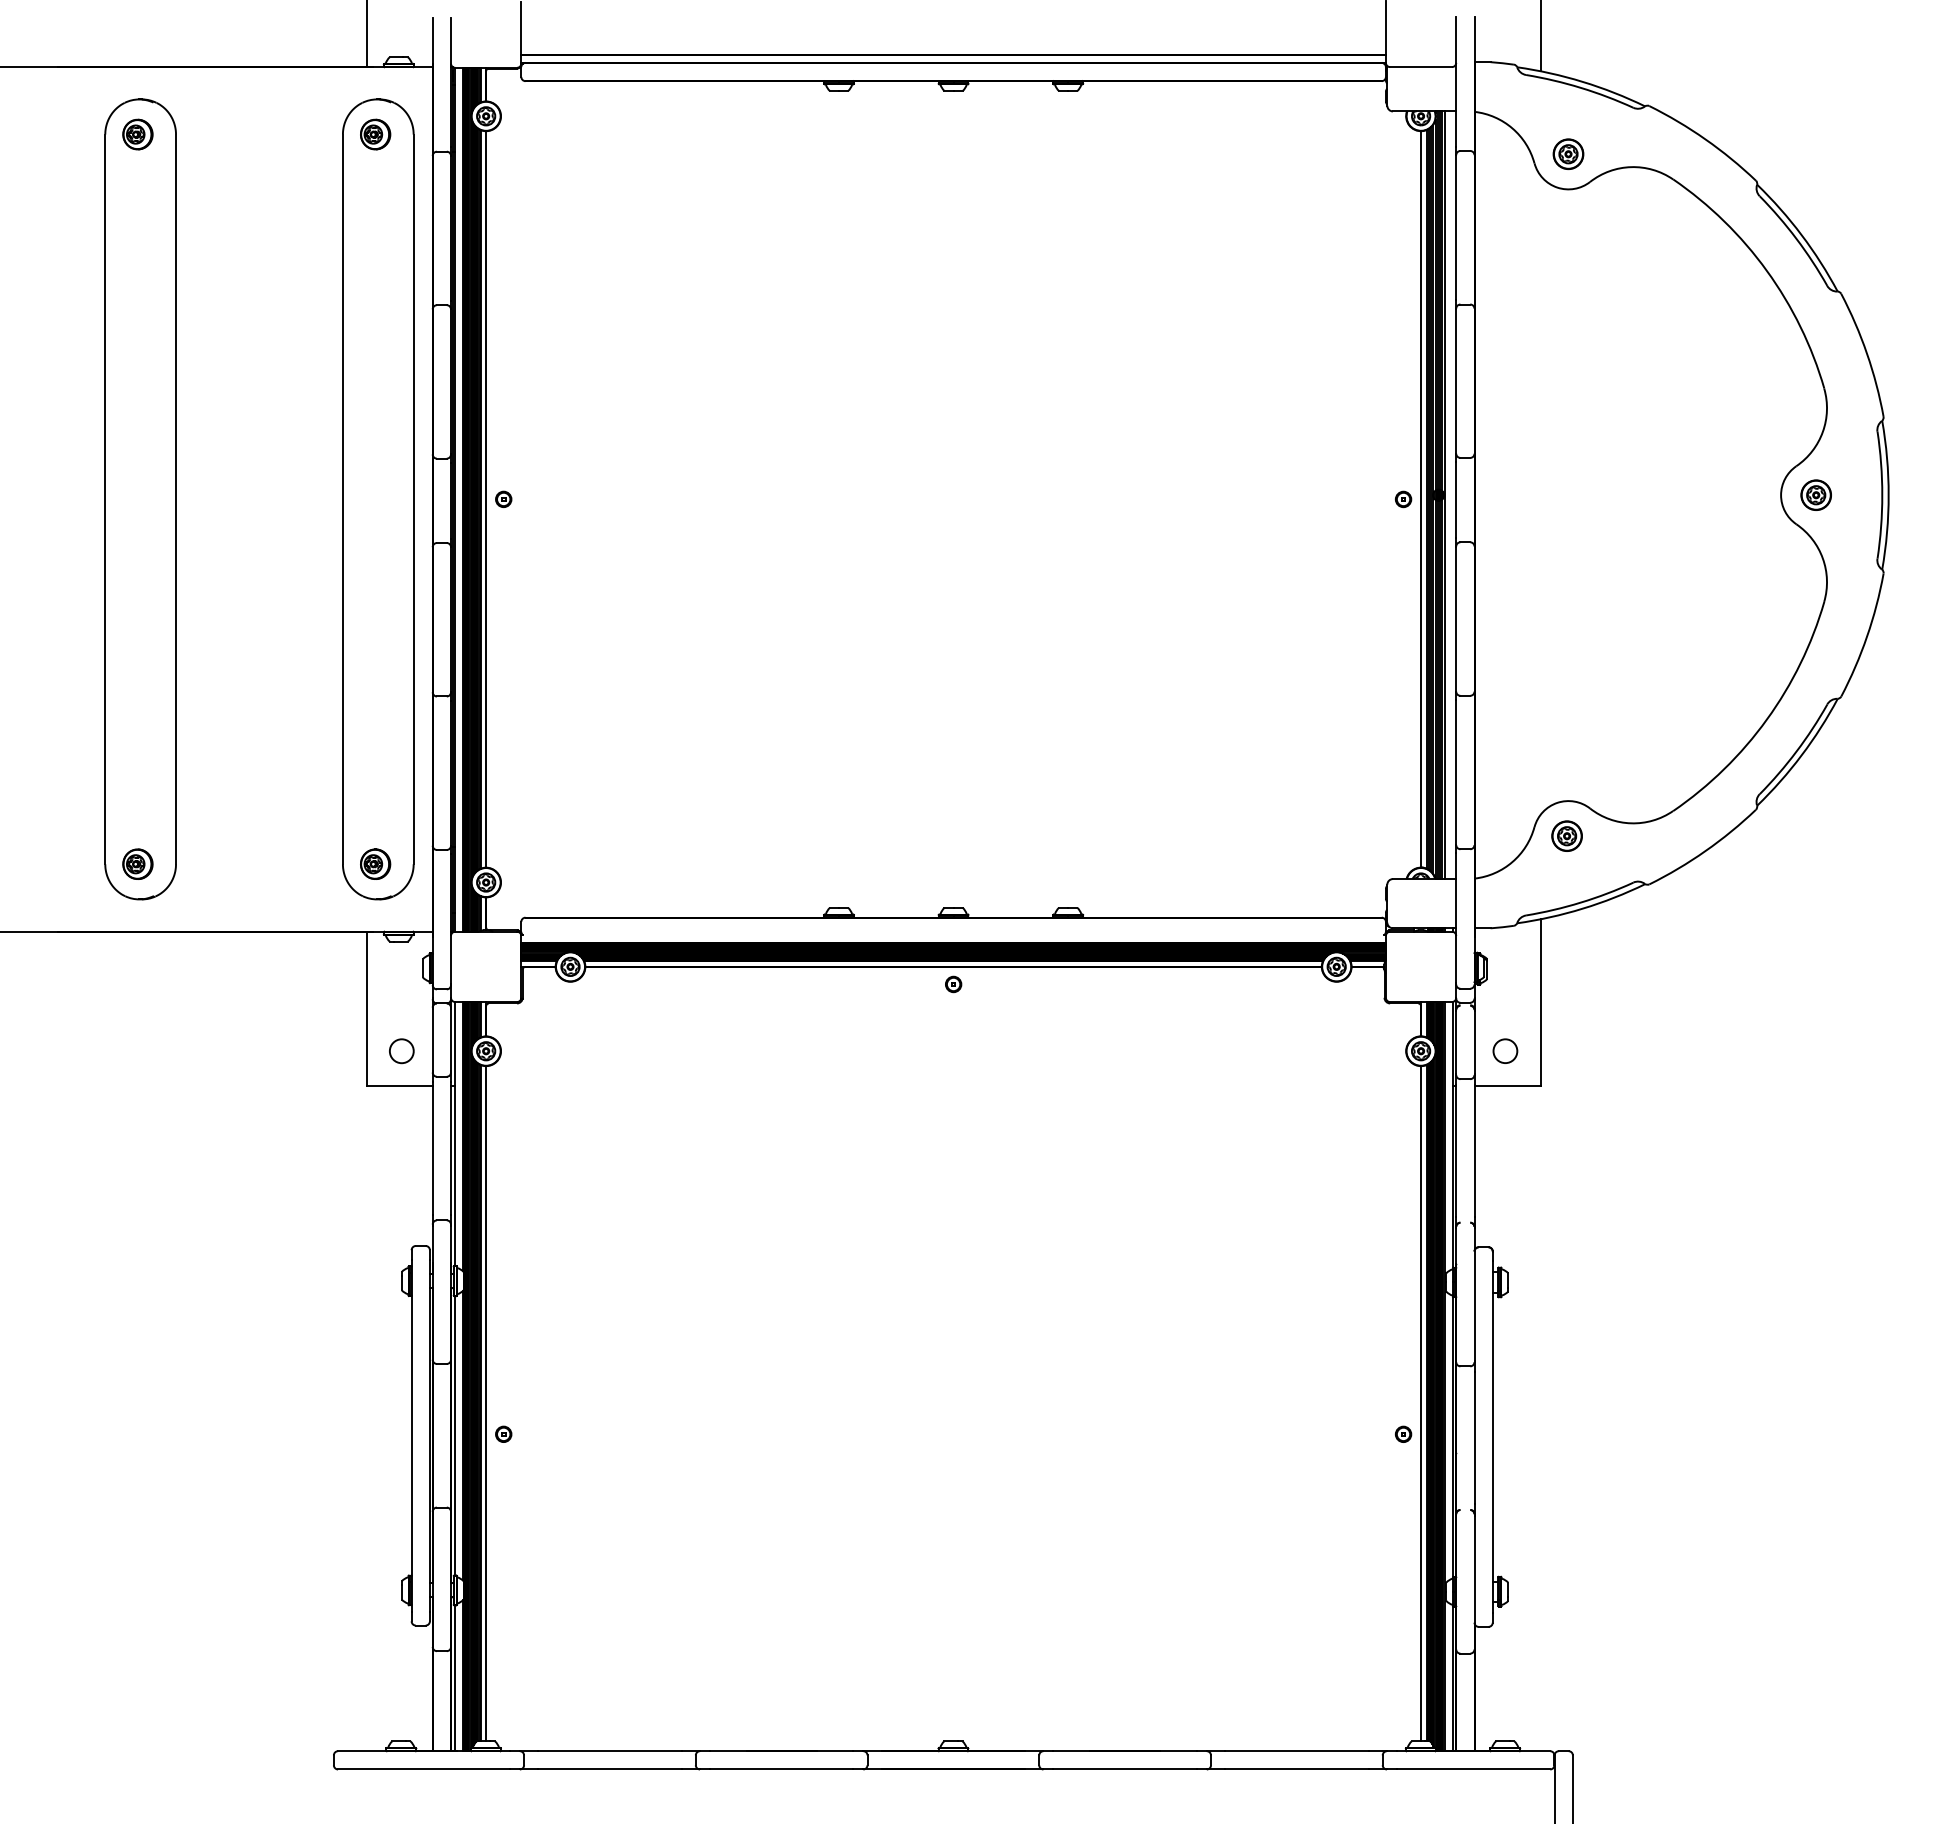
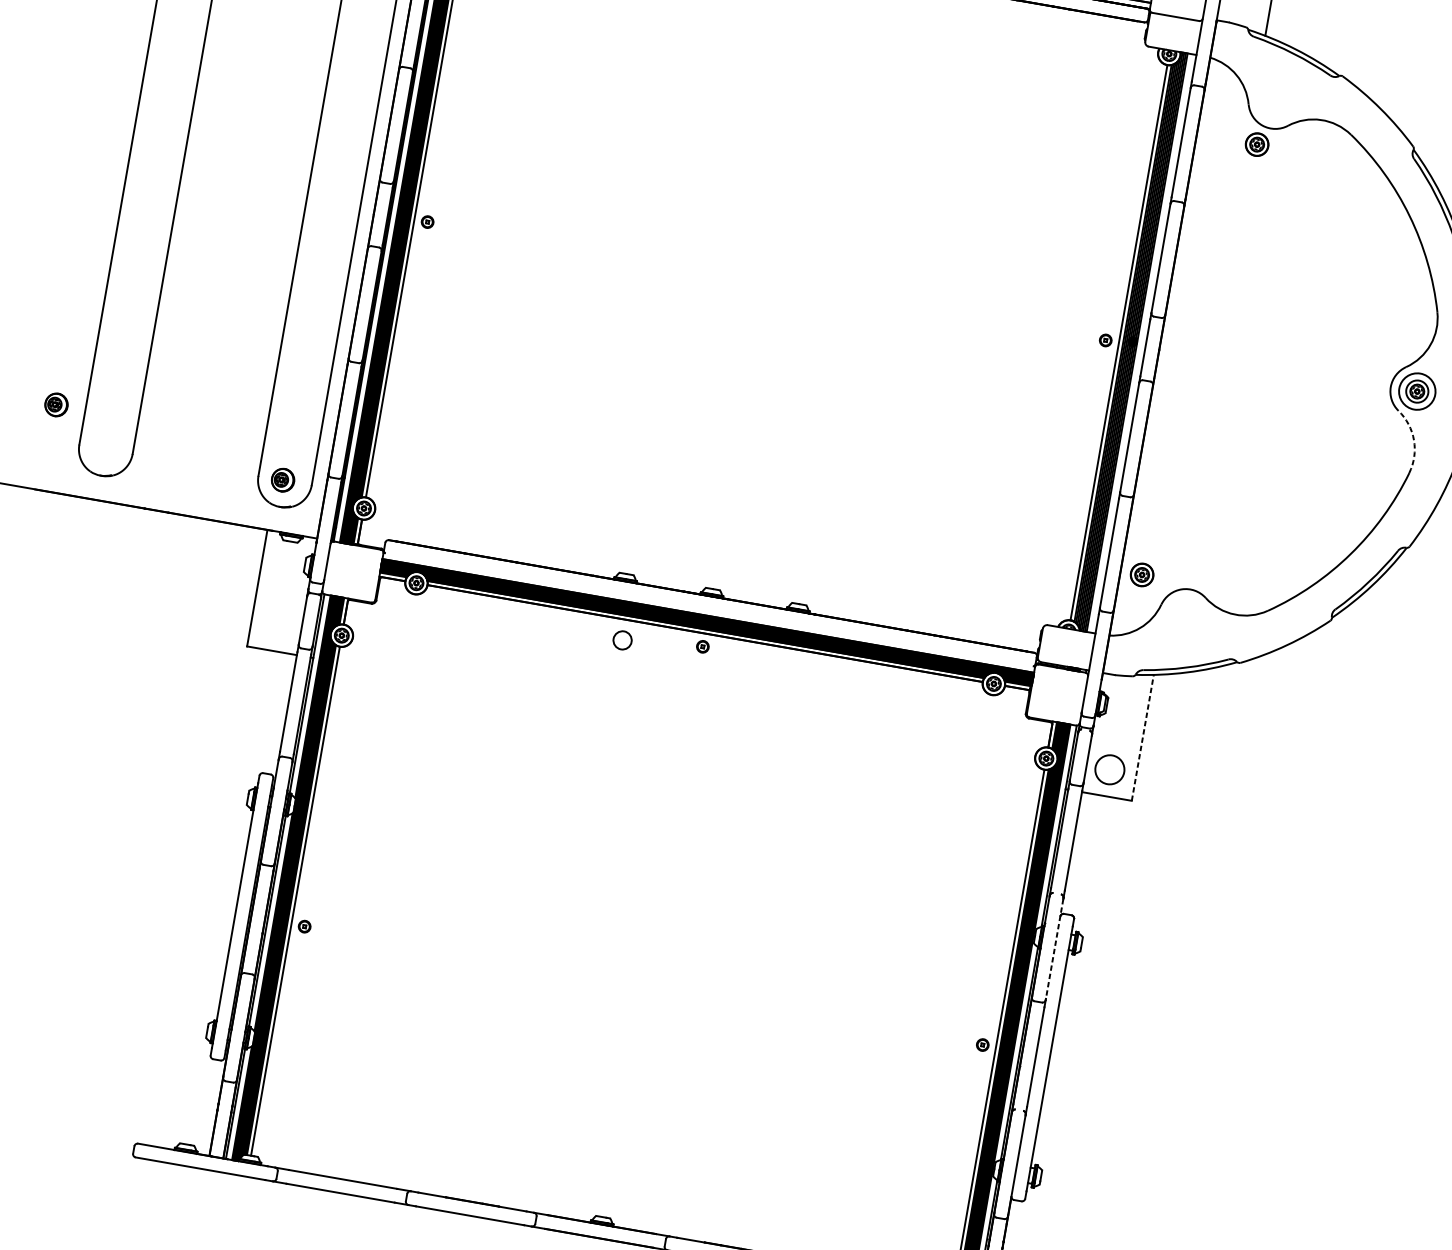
part: (1568, 153) -> (1257, 144), moved
circle: (1816, 495) -> (1417, 391), size x1.6
arc: (1822, 558) -> (1413, 440), solid -> dashed
part: (1566, 835) -> (1141, 574), moved
part: (137, 863) -> (56, 404), moved
line: (1540, 1002) -> (1142, 737), solid -> dashed
circle: (1505, 1050) -> (1110, 769), size x1.6
circle: (401, 1051) -> (622, 640), moved
line: (1474, 1295) -> (1054, 949), solid -> dashed

